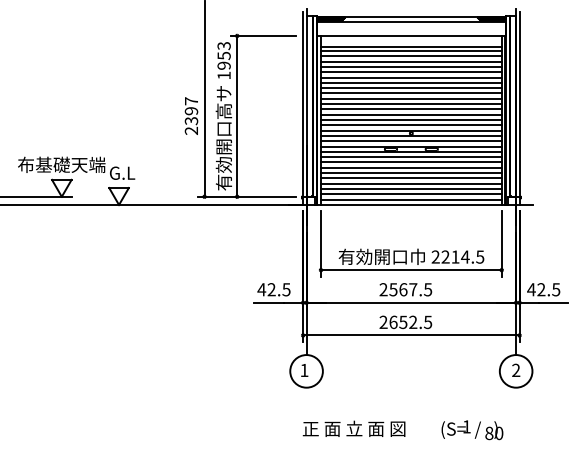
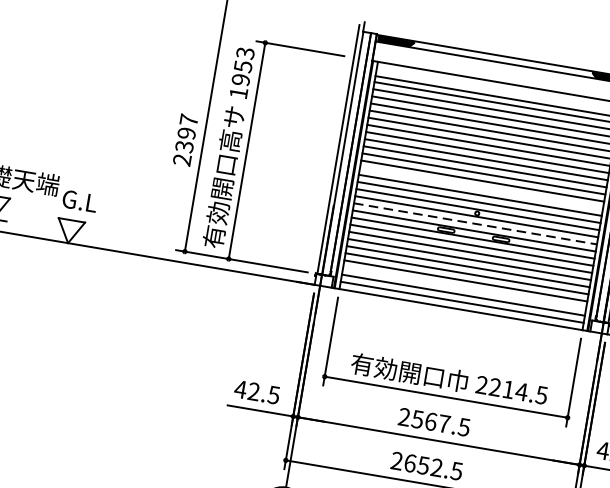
line: (411, 114) -> (481, 188), removed
line: (411, 141) -> (475, 224), solid -> dashed
line: (411, 188) -> (464, 287), removed

